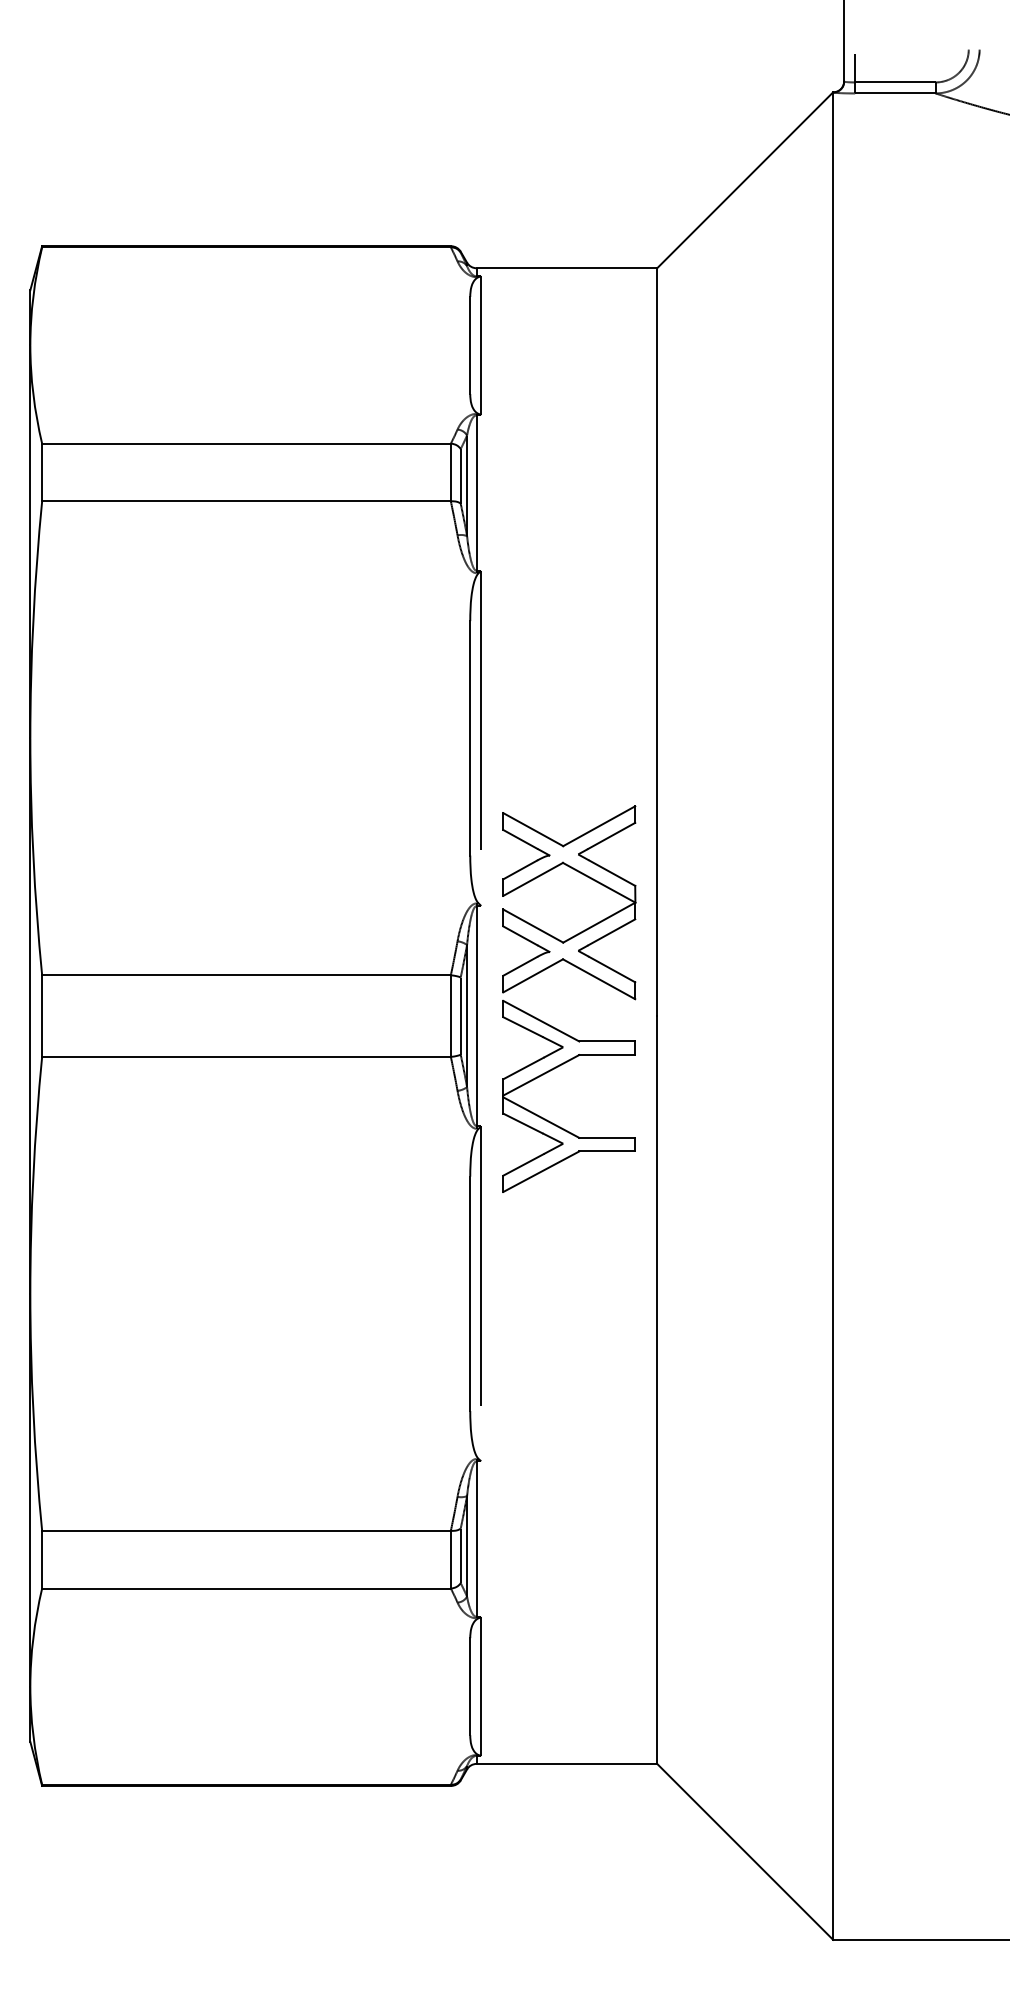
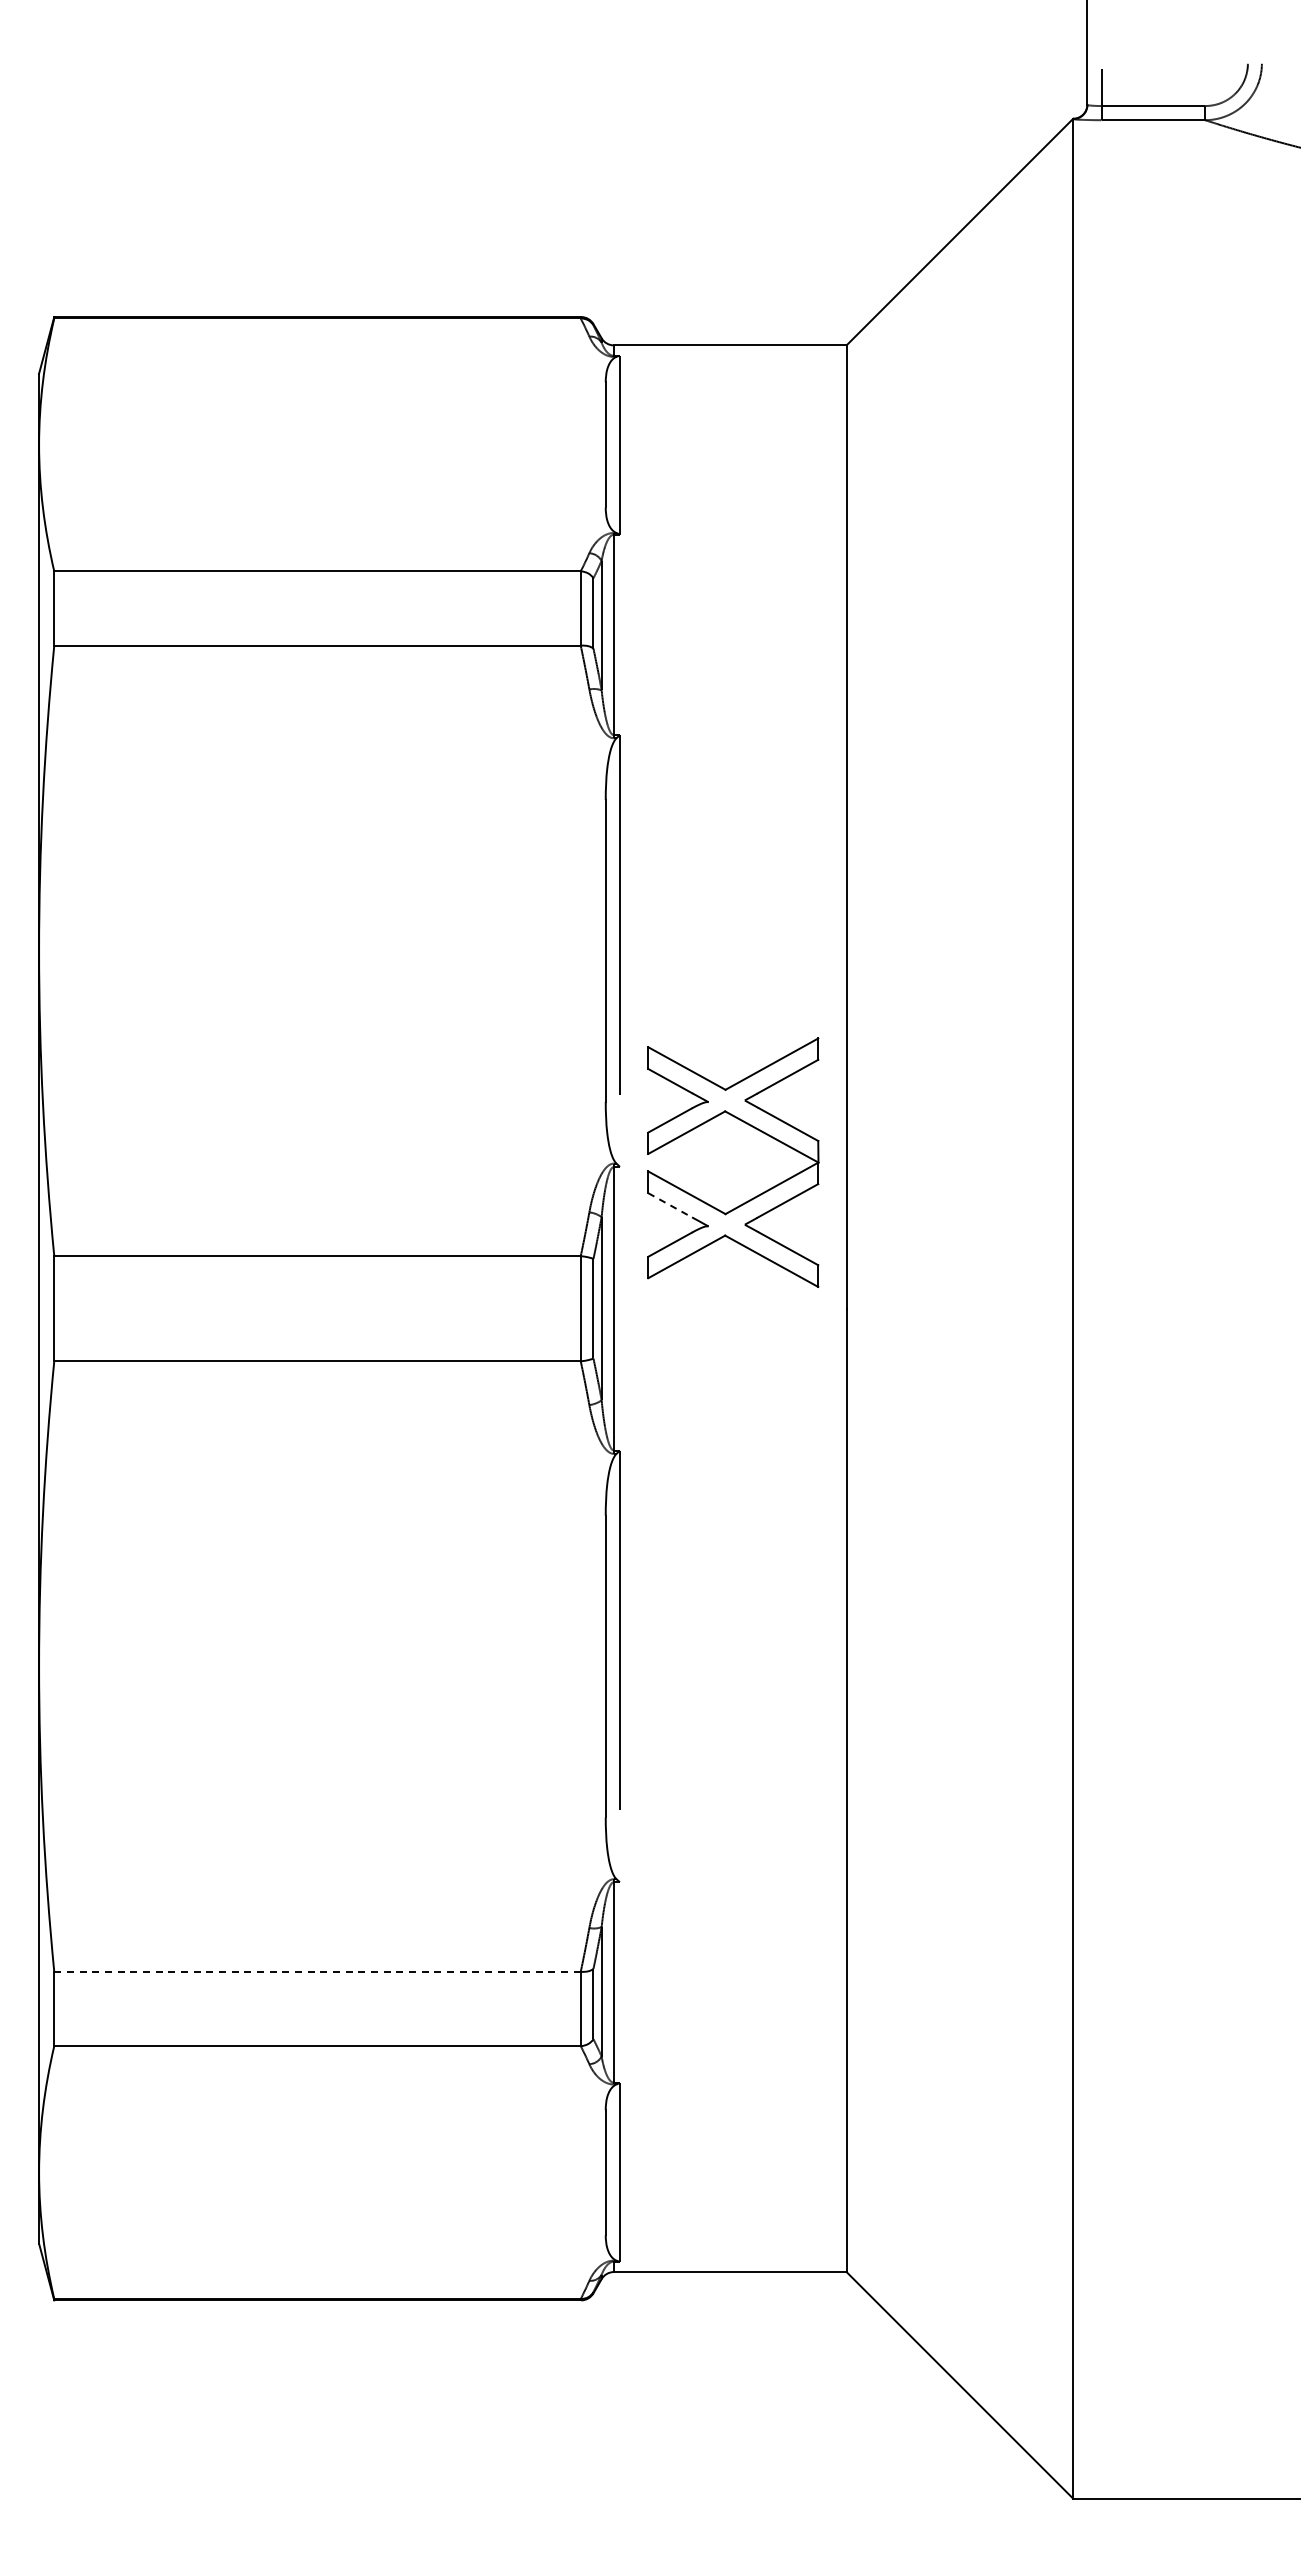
line: (520, 935) -> (670, 1205), solid -> dashed
part: (554, 1123) -> (714, 1447), removed
line: (247, 1530) -> (318, 1971), solid -> dashed

